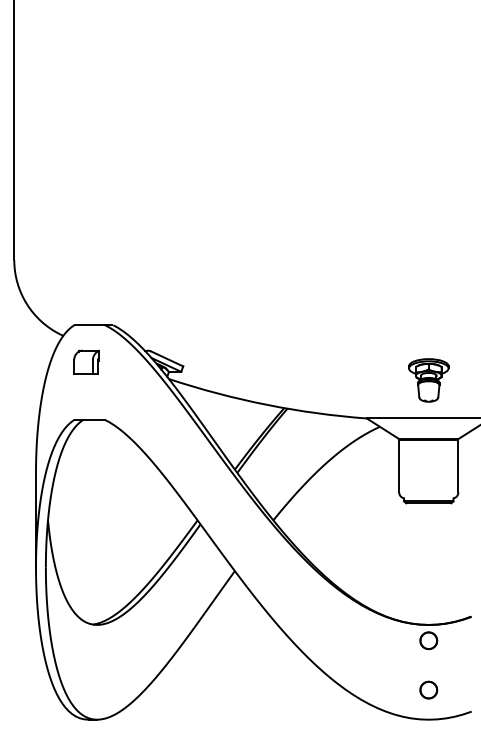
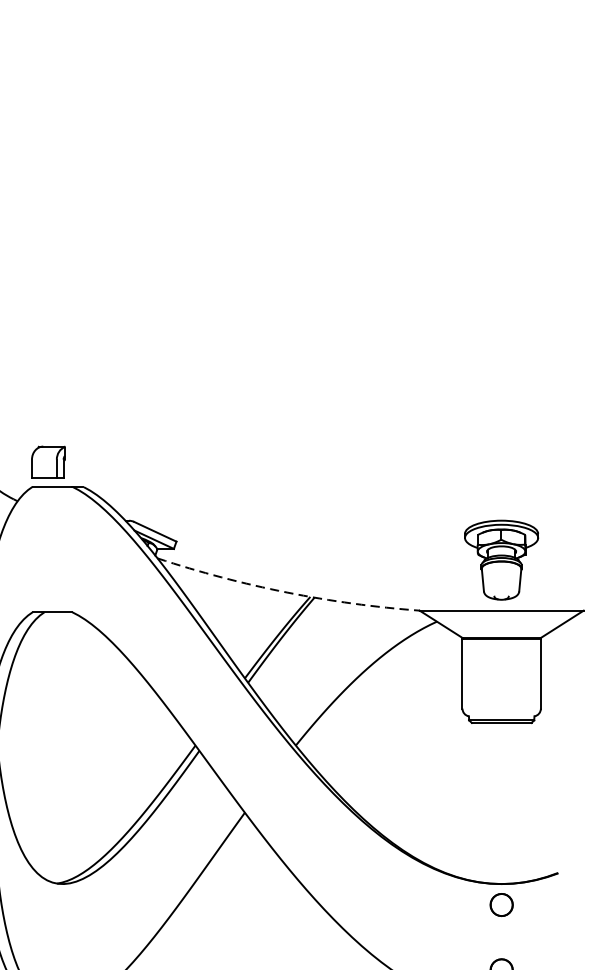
part: (86, 361) -> (48, 461), moved
part: (428, 380) -> (501, 560), size x1.4
arc: (266, 404) -> (286, 592), solid -> dashed

